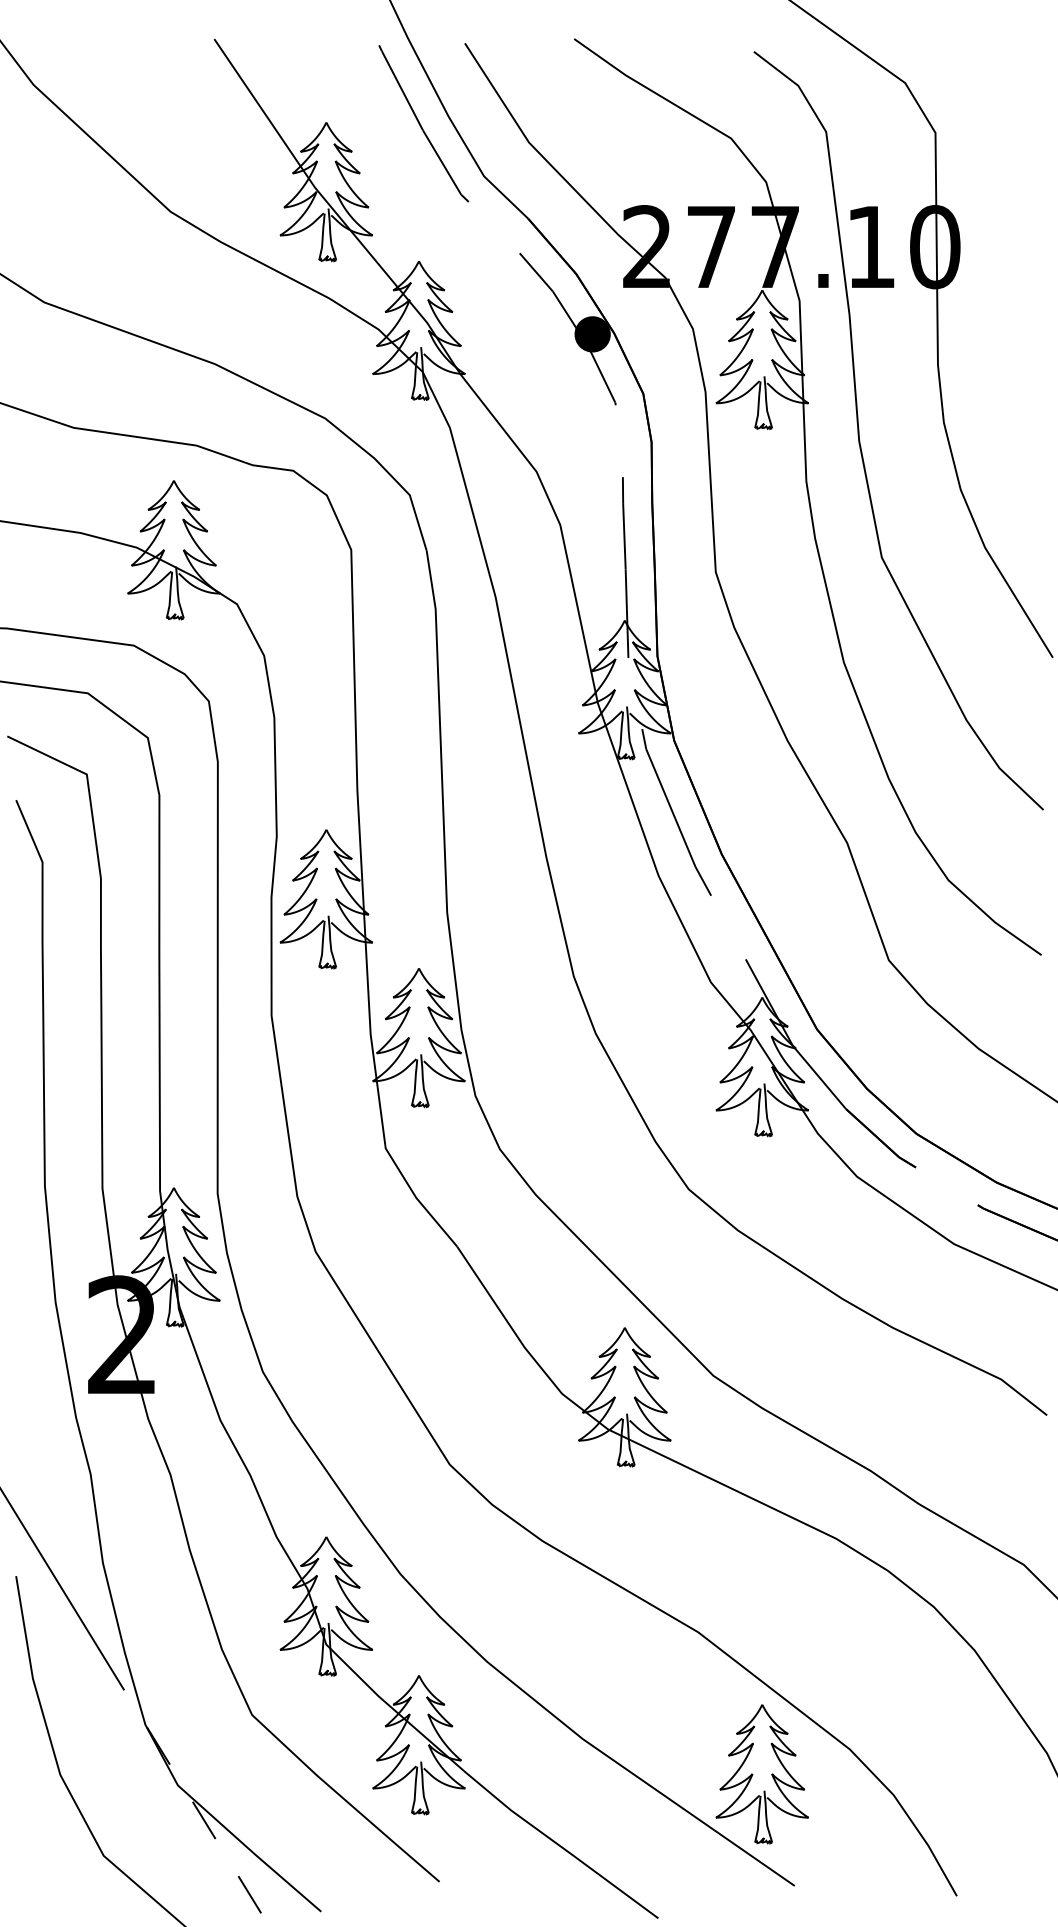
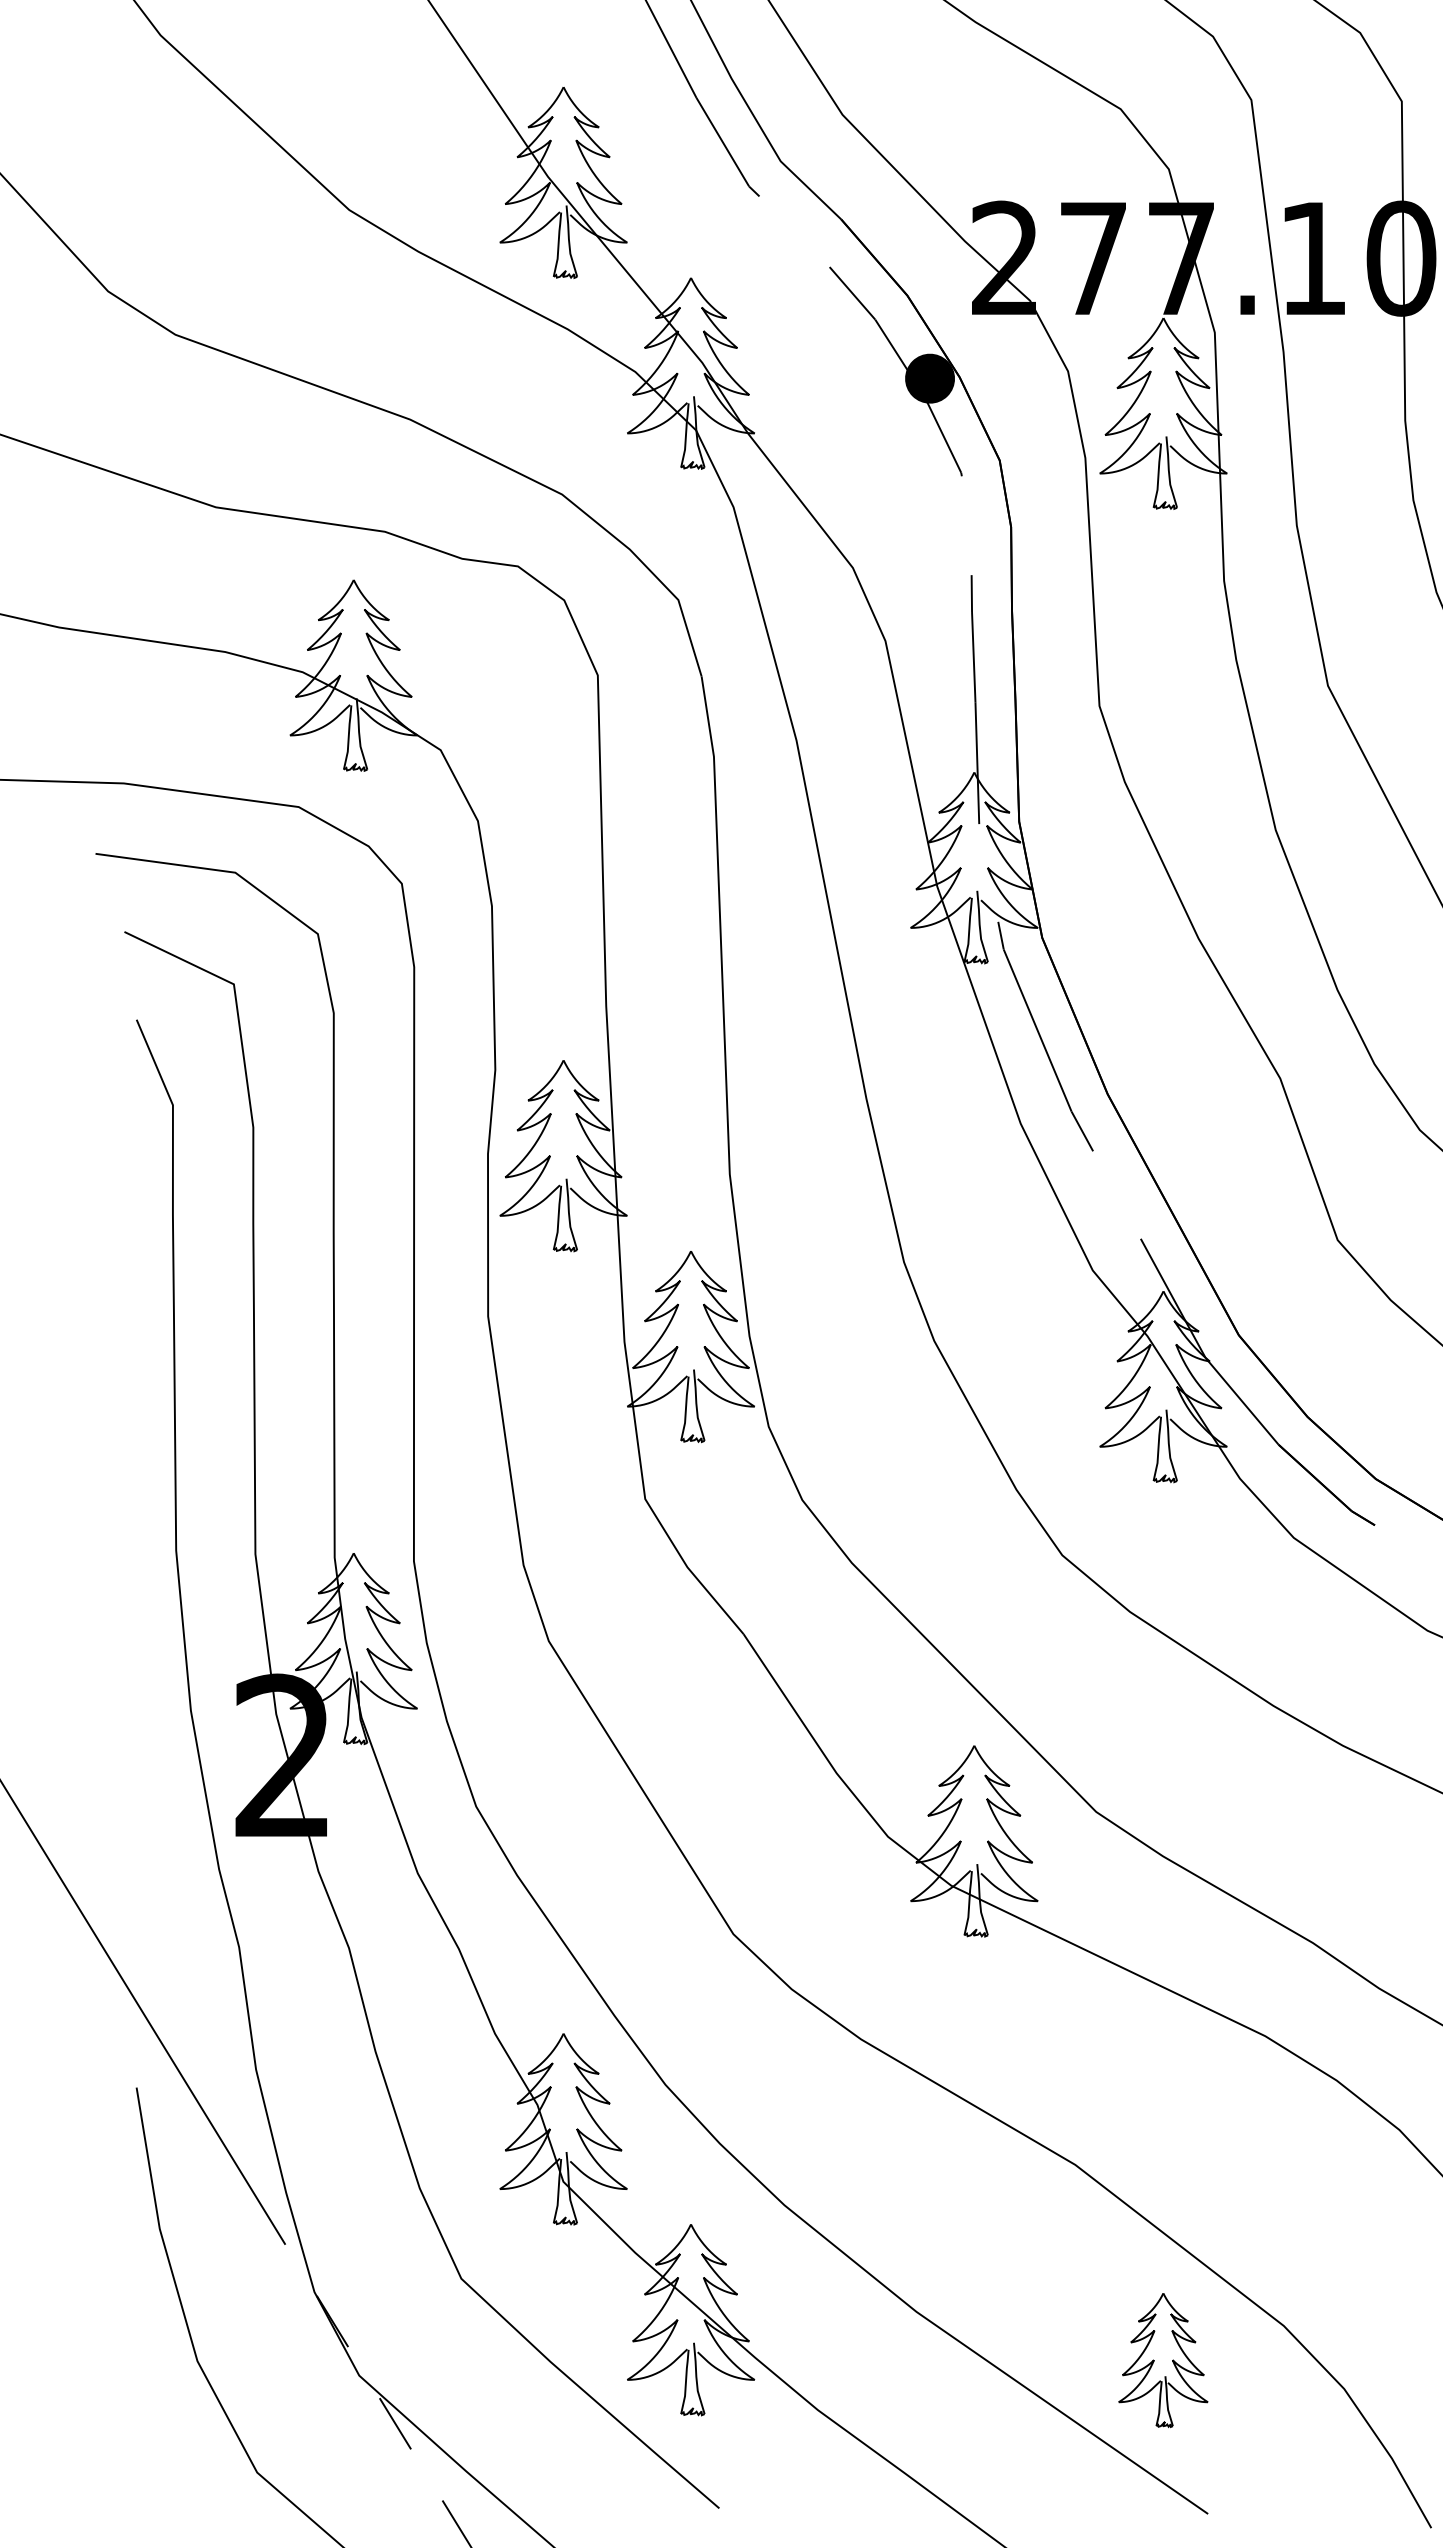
part: (761, 1774) -> (1162, 2360), size x0.7

